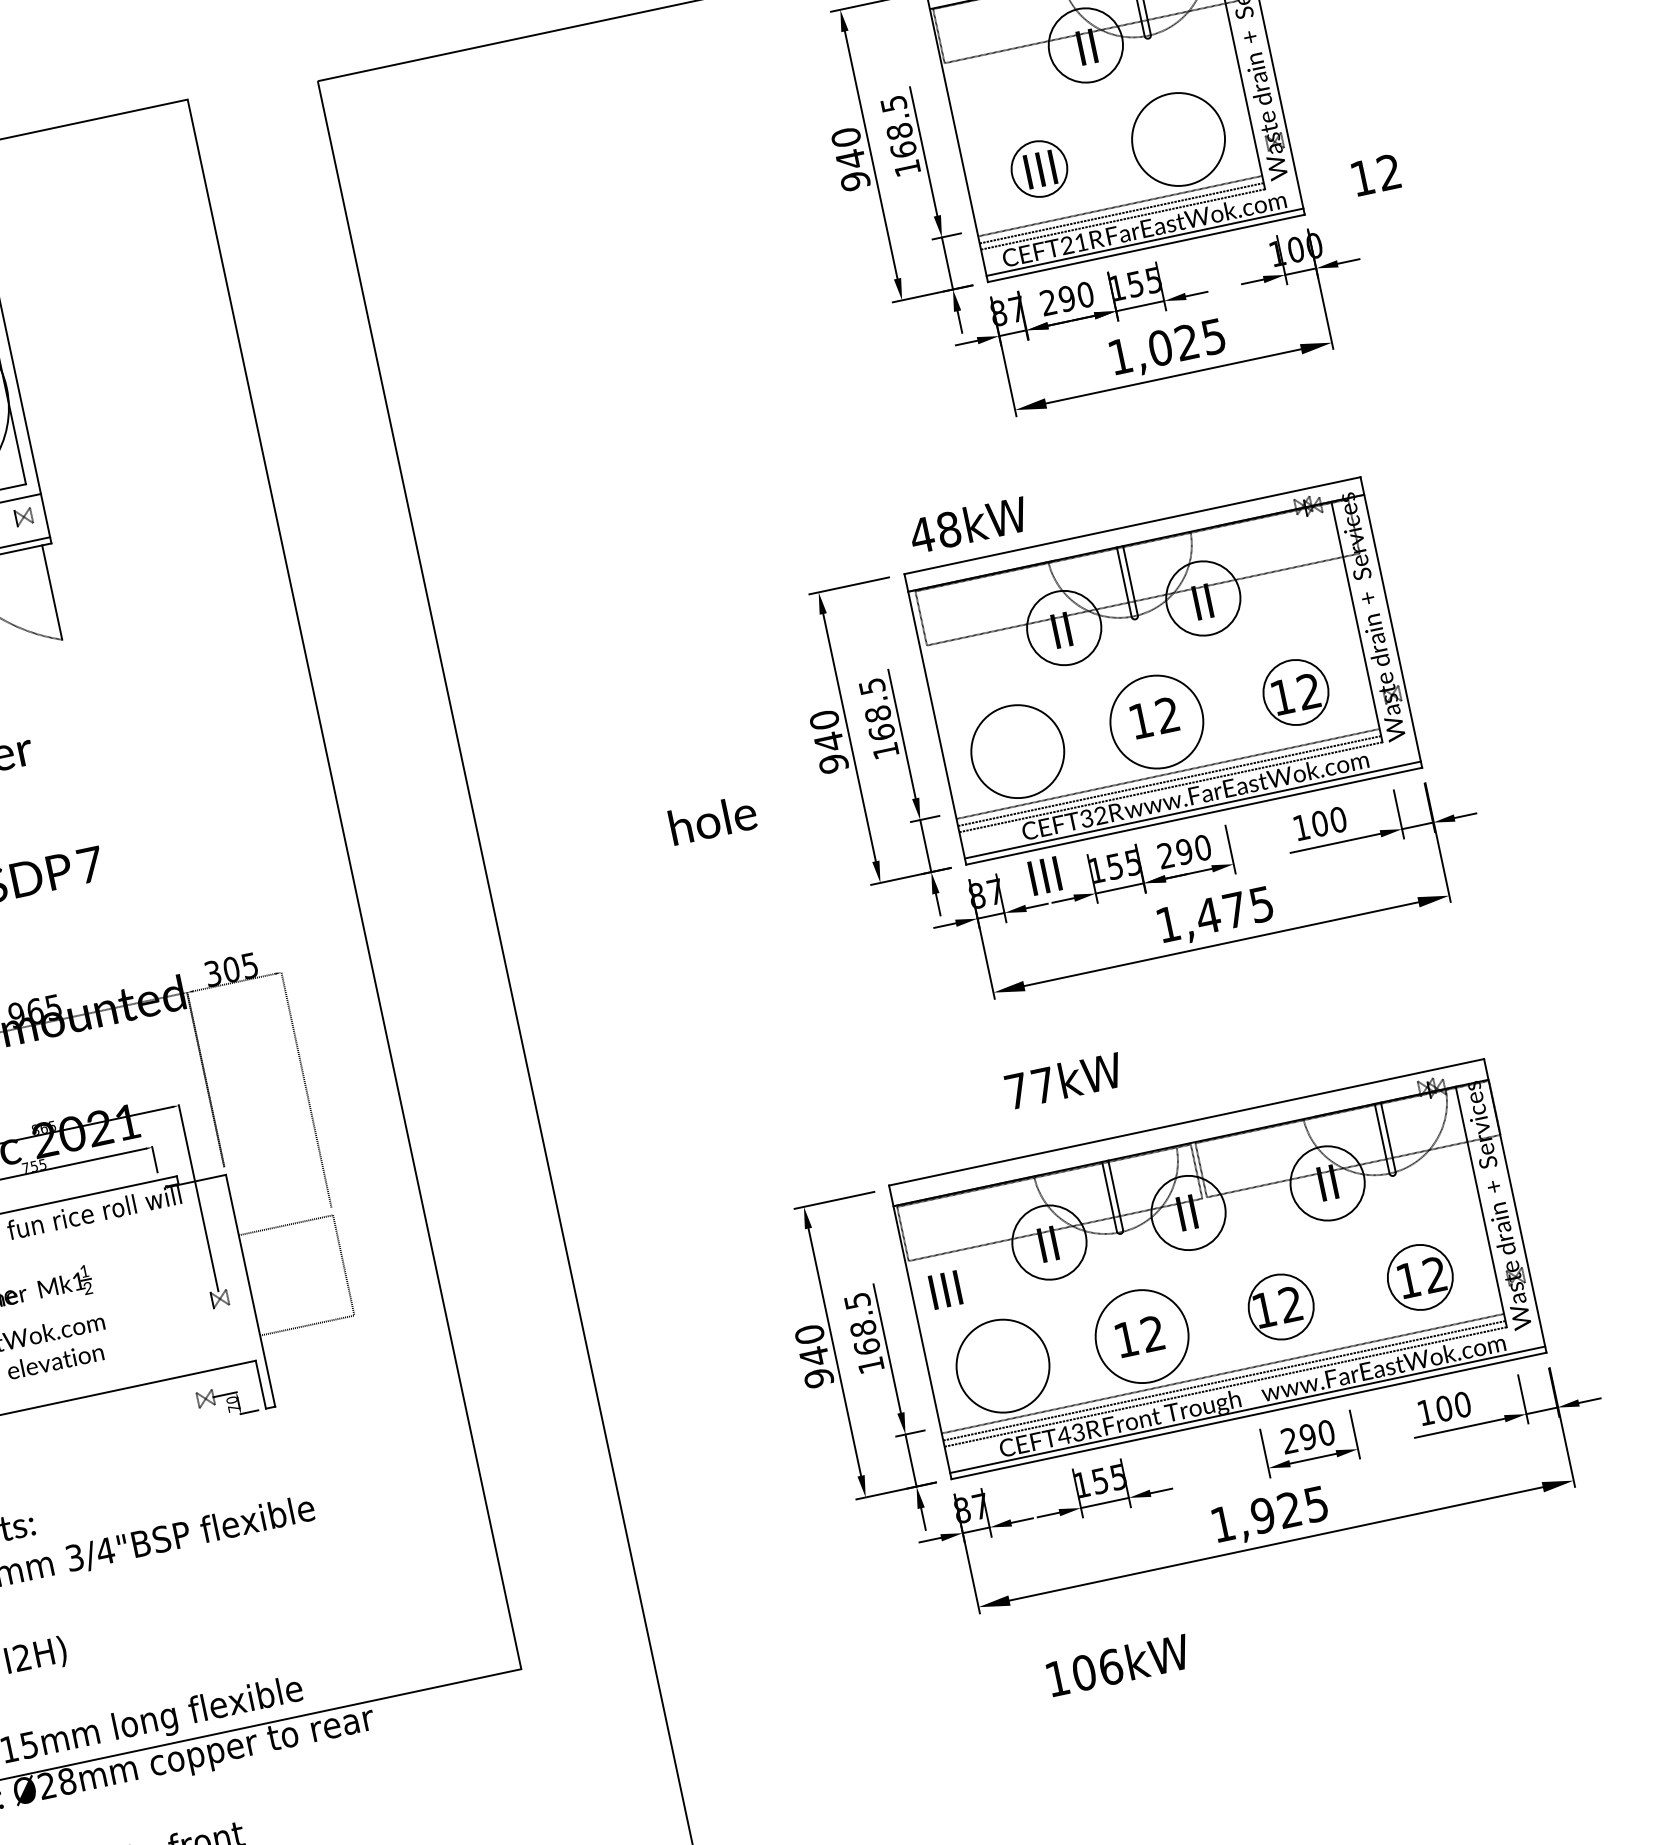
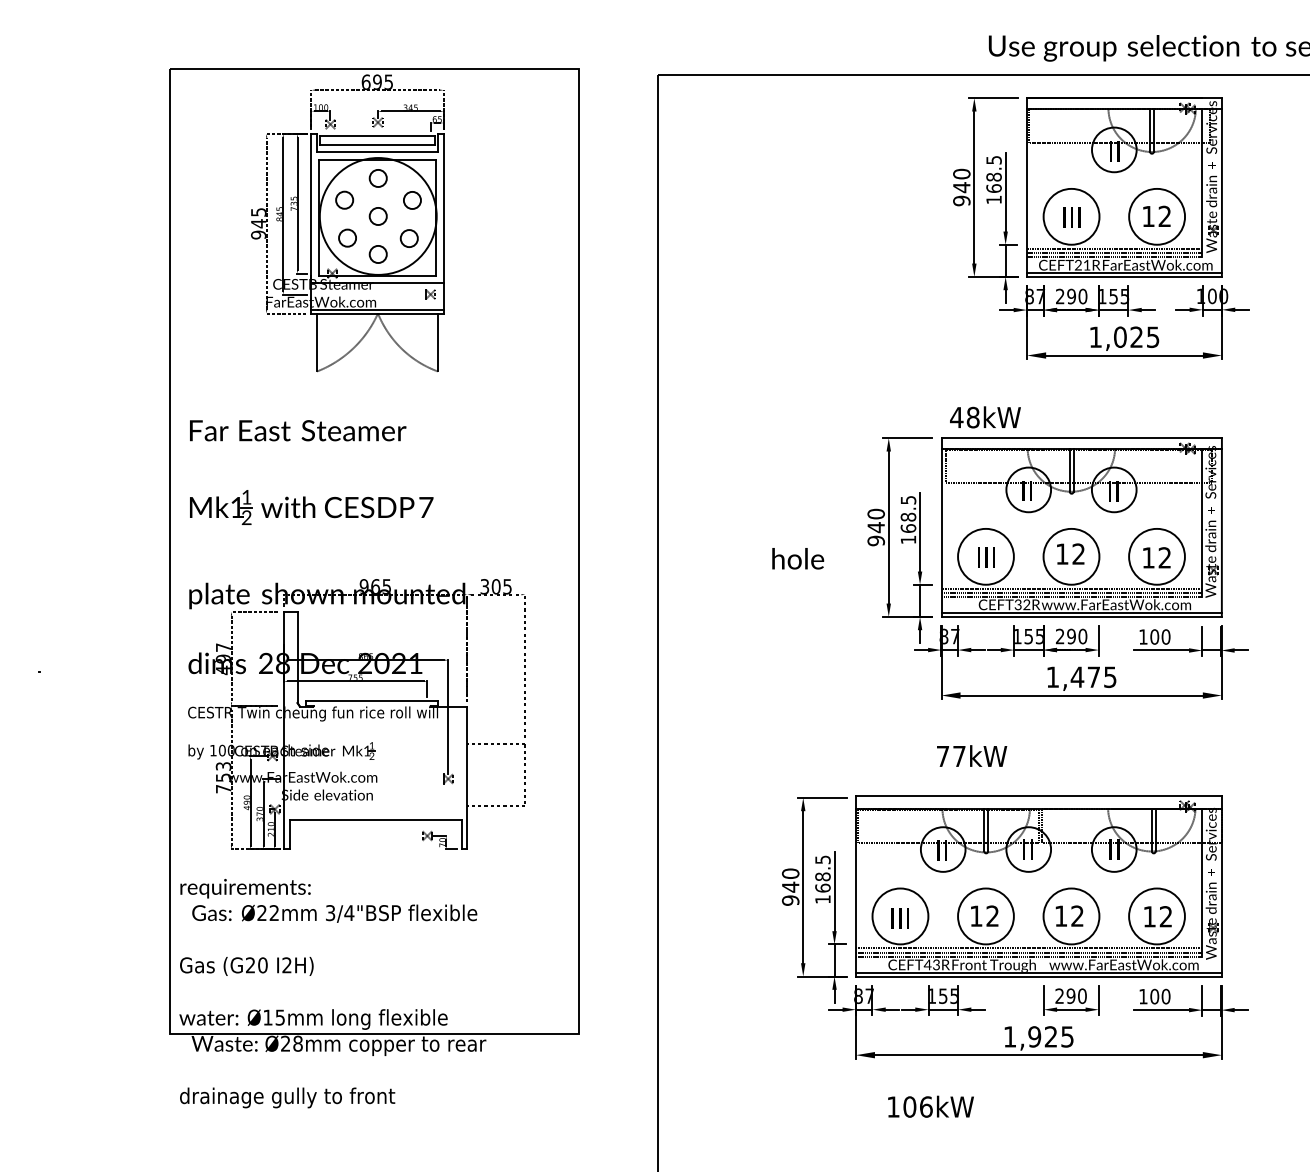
circle: (1039, 168) -> (1071, 216), size x1.67
text: (1375, 173) -> (1156, 215), moved
circle: (1295, 692) -> (1156, 556), size x1.43
text: (1045, 876) -> (986, 557), moved
circle: (1419, 1277) -> (1156, 916), size x1.43
text: (944, 1290) -> (899, 918), moved
circle: (1281, 1307) -> (1071, 916), size x1.43

